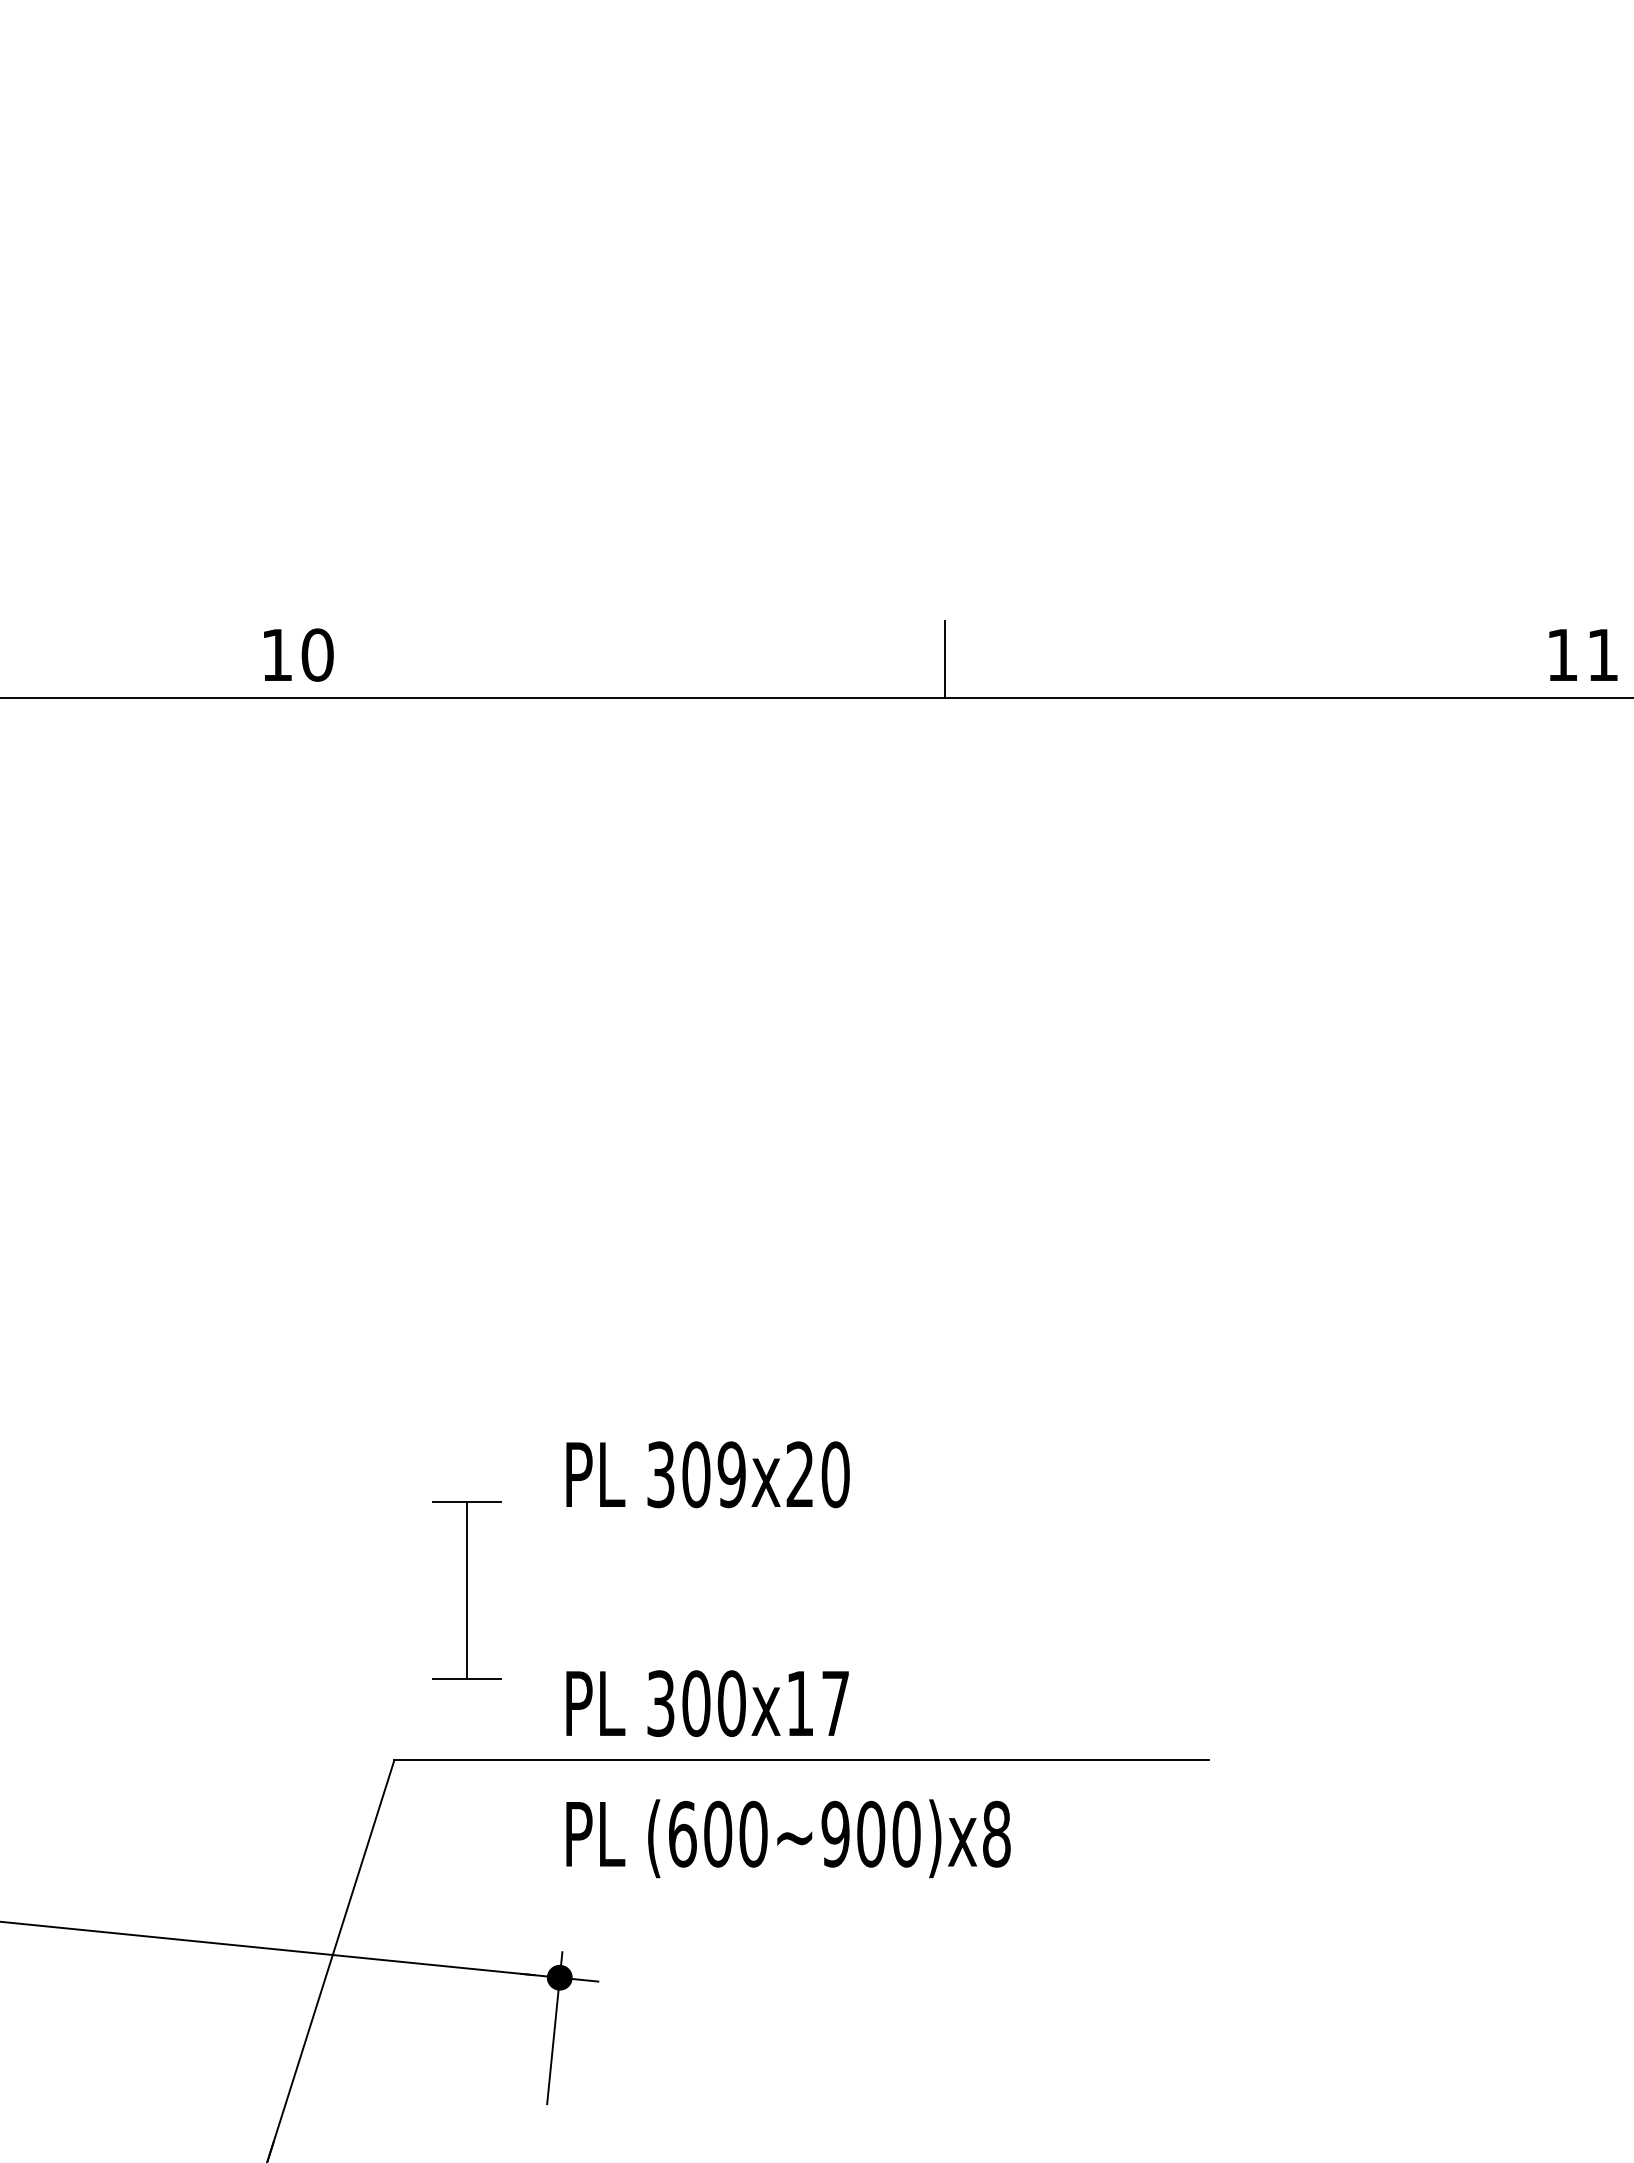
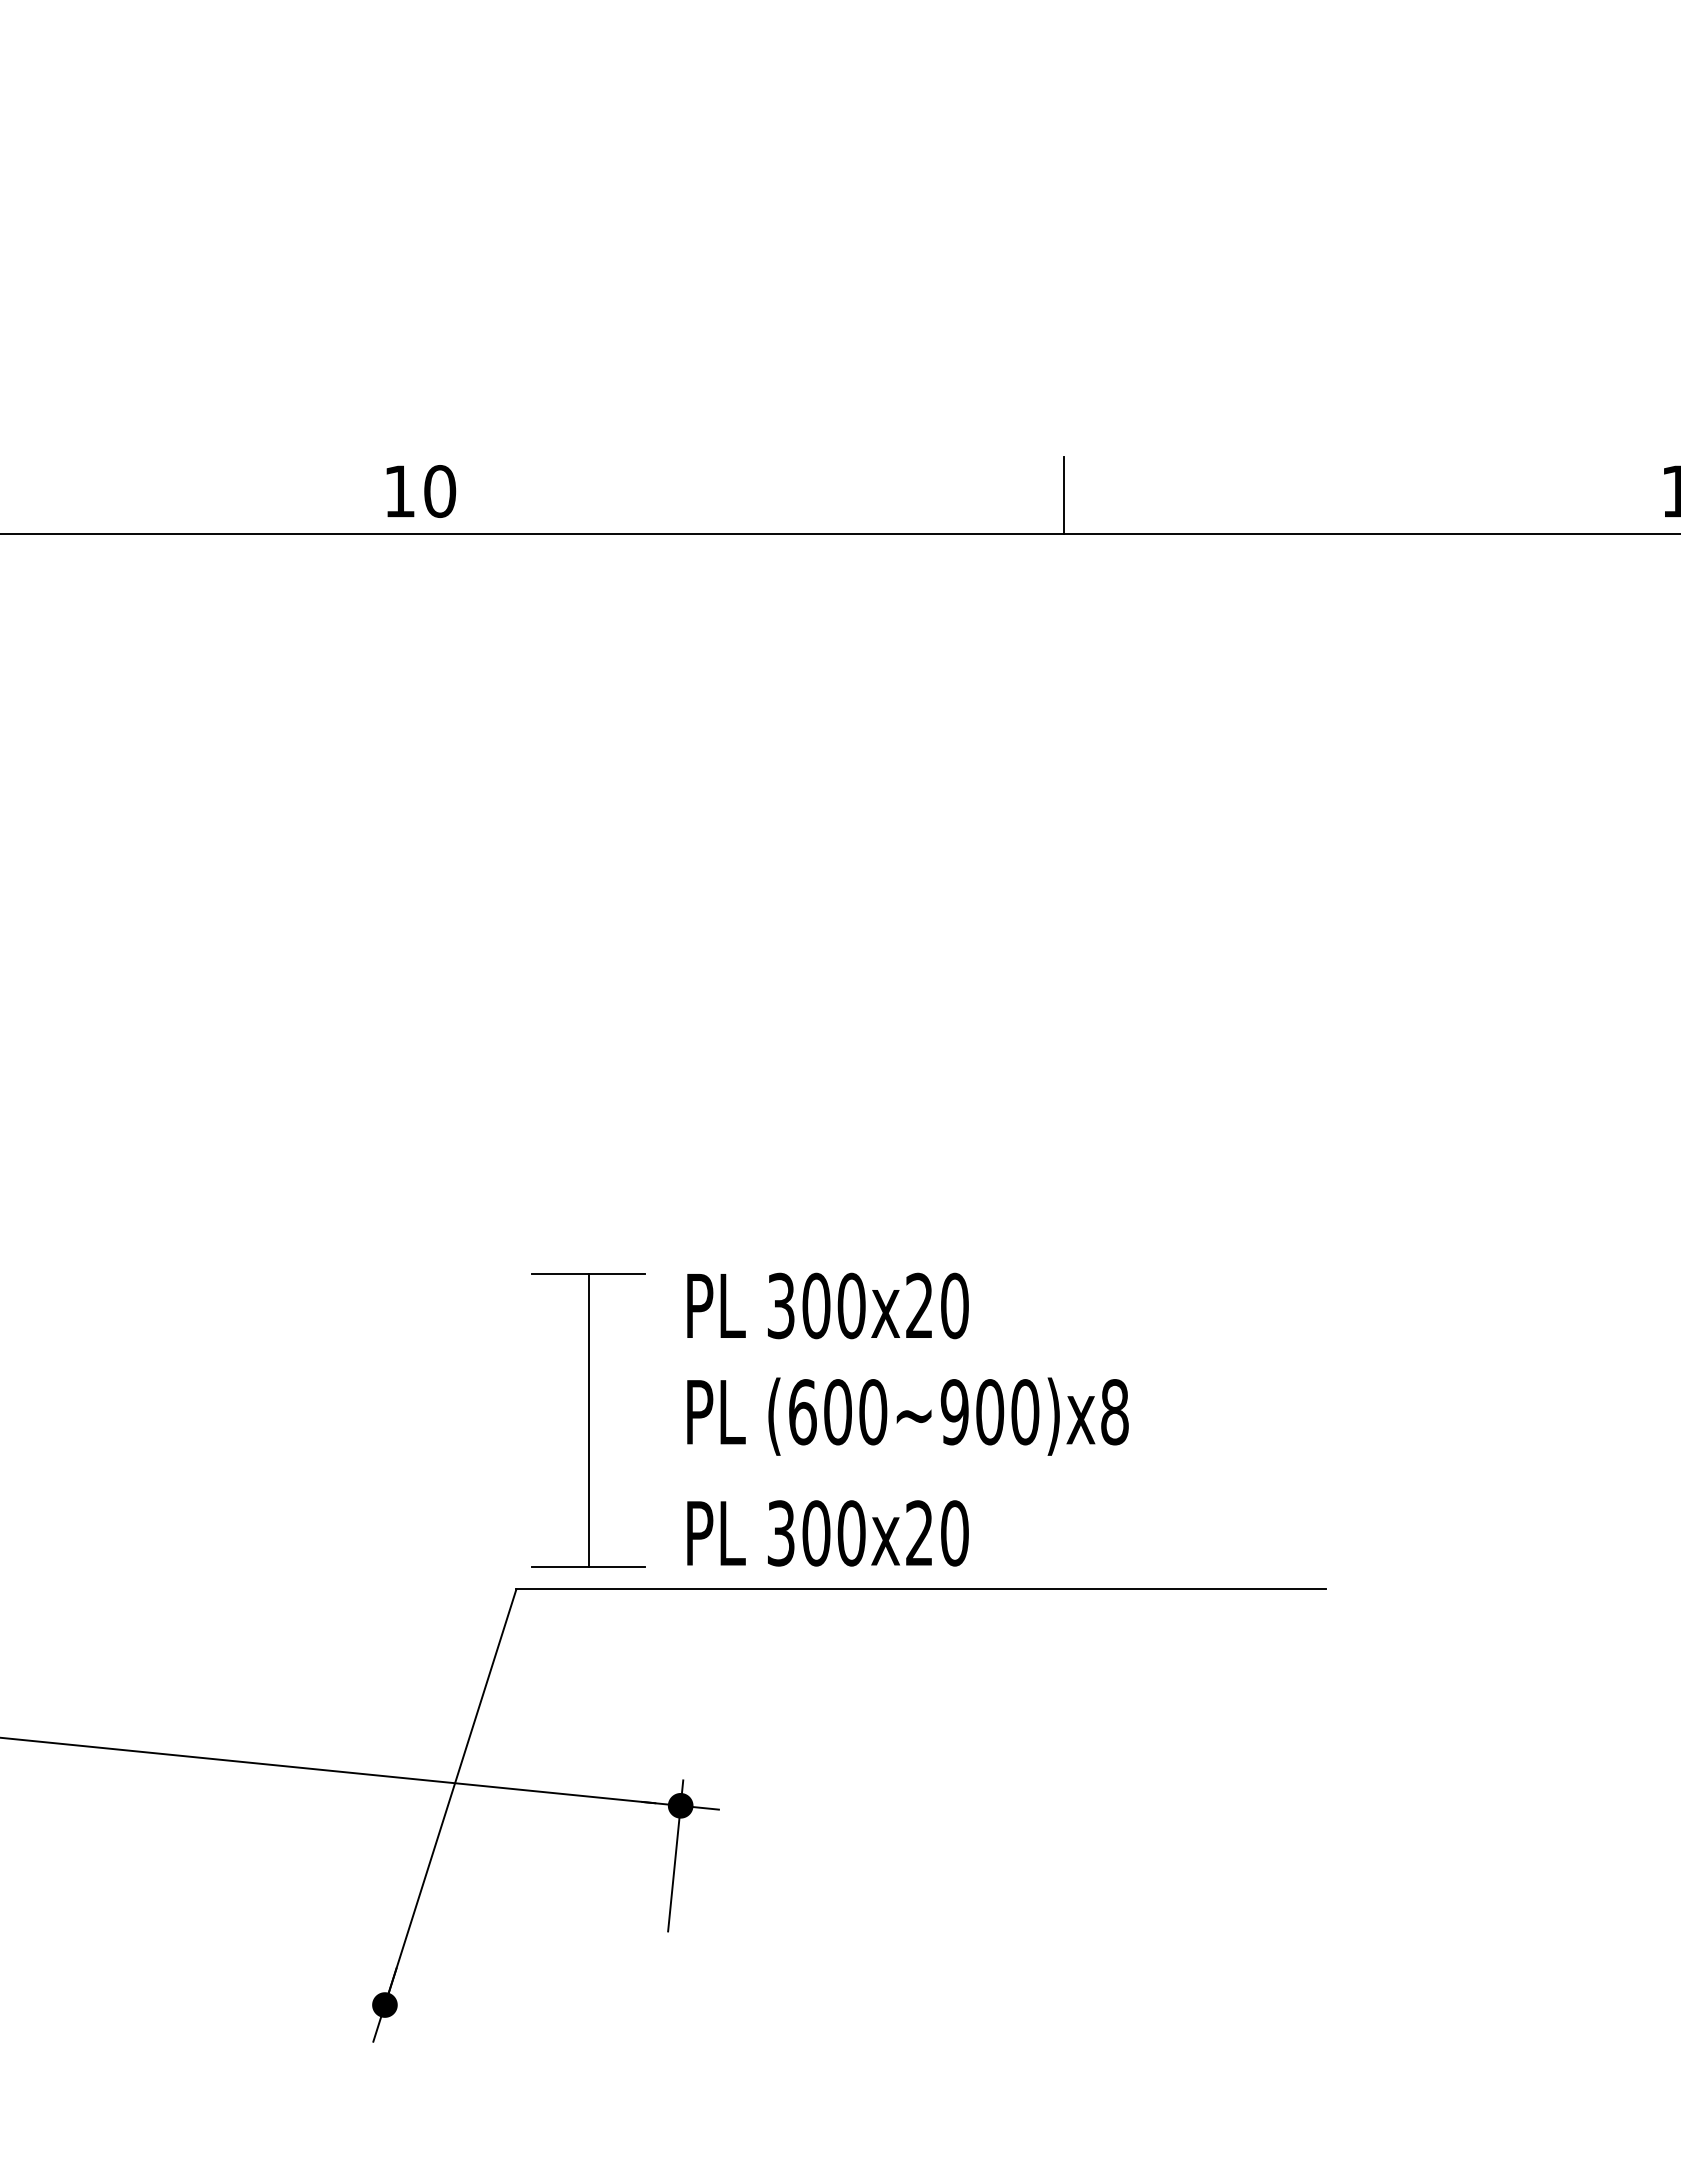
text: (731, 1474) -> (851, 1305), 309x20 -> 300x20
part: (467, 1590) -> (588, 1420), size x1.67
text: (818, 1703) -> (937, 1533), 300x17 -> 300x20
text: (788, 1838) -> (907, 1416), moved

